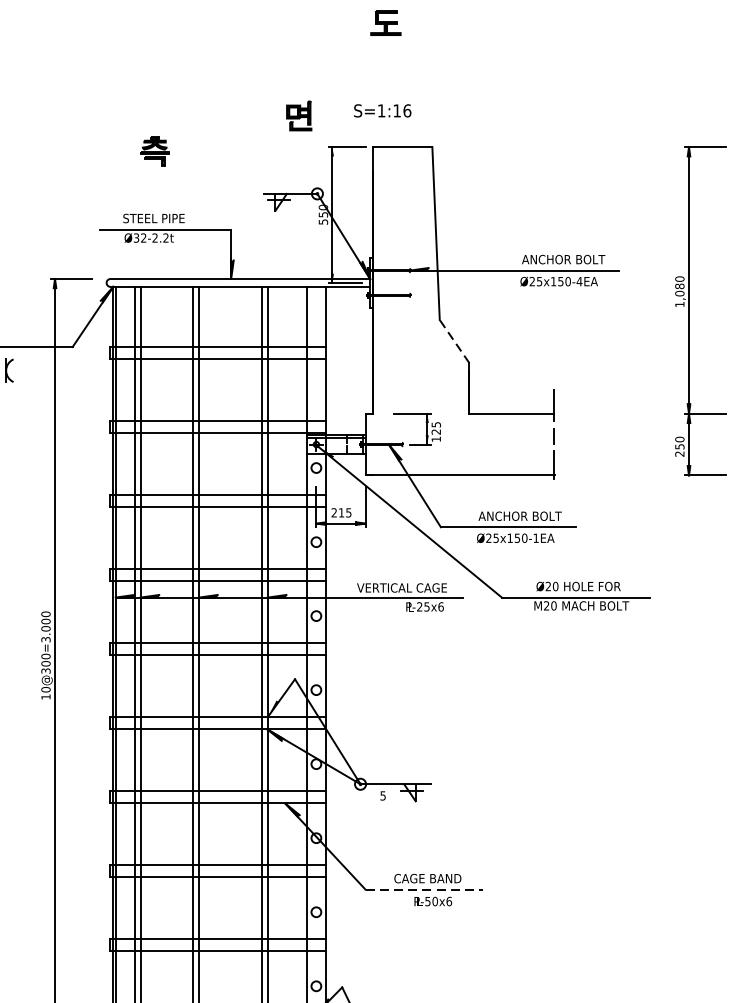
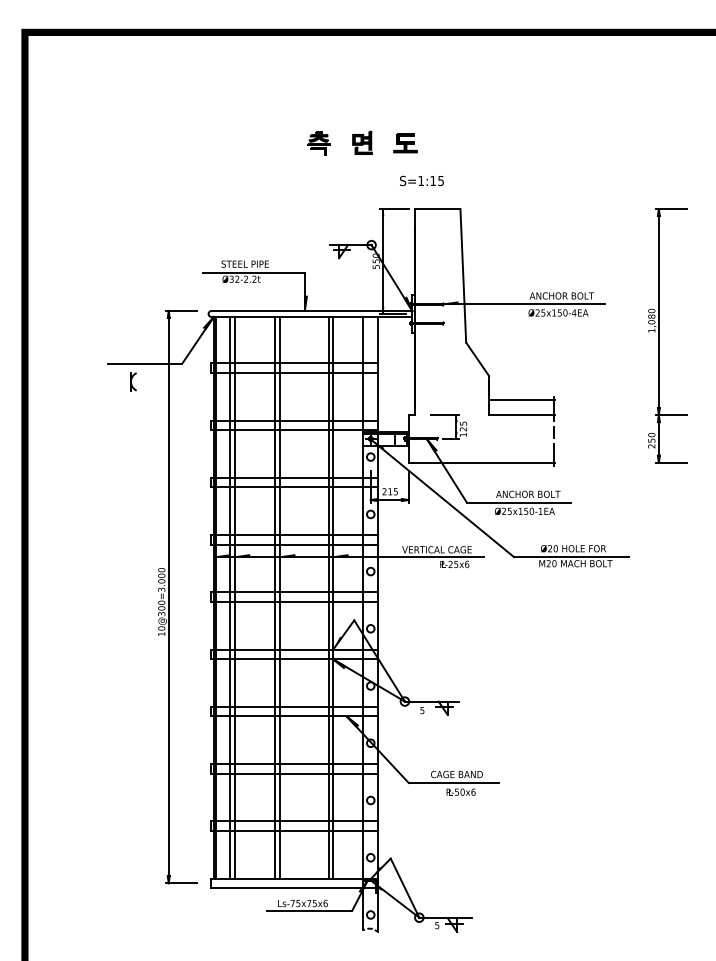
part: (385, 23) -> (405, 143), moved
text: (407, 110) -> (441, 180), S=1:16 -> S=1:15
part: (299, 115) -> (362, 142), moved
part: (154, 151) -> (318, 143), moved
line: (454, 340) -> (477, 358), dashed -> solid
line: (511, 393) -> (521, 399), added
line: (424, 890) -> (454, 783), dashed -> solid

